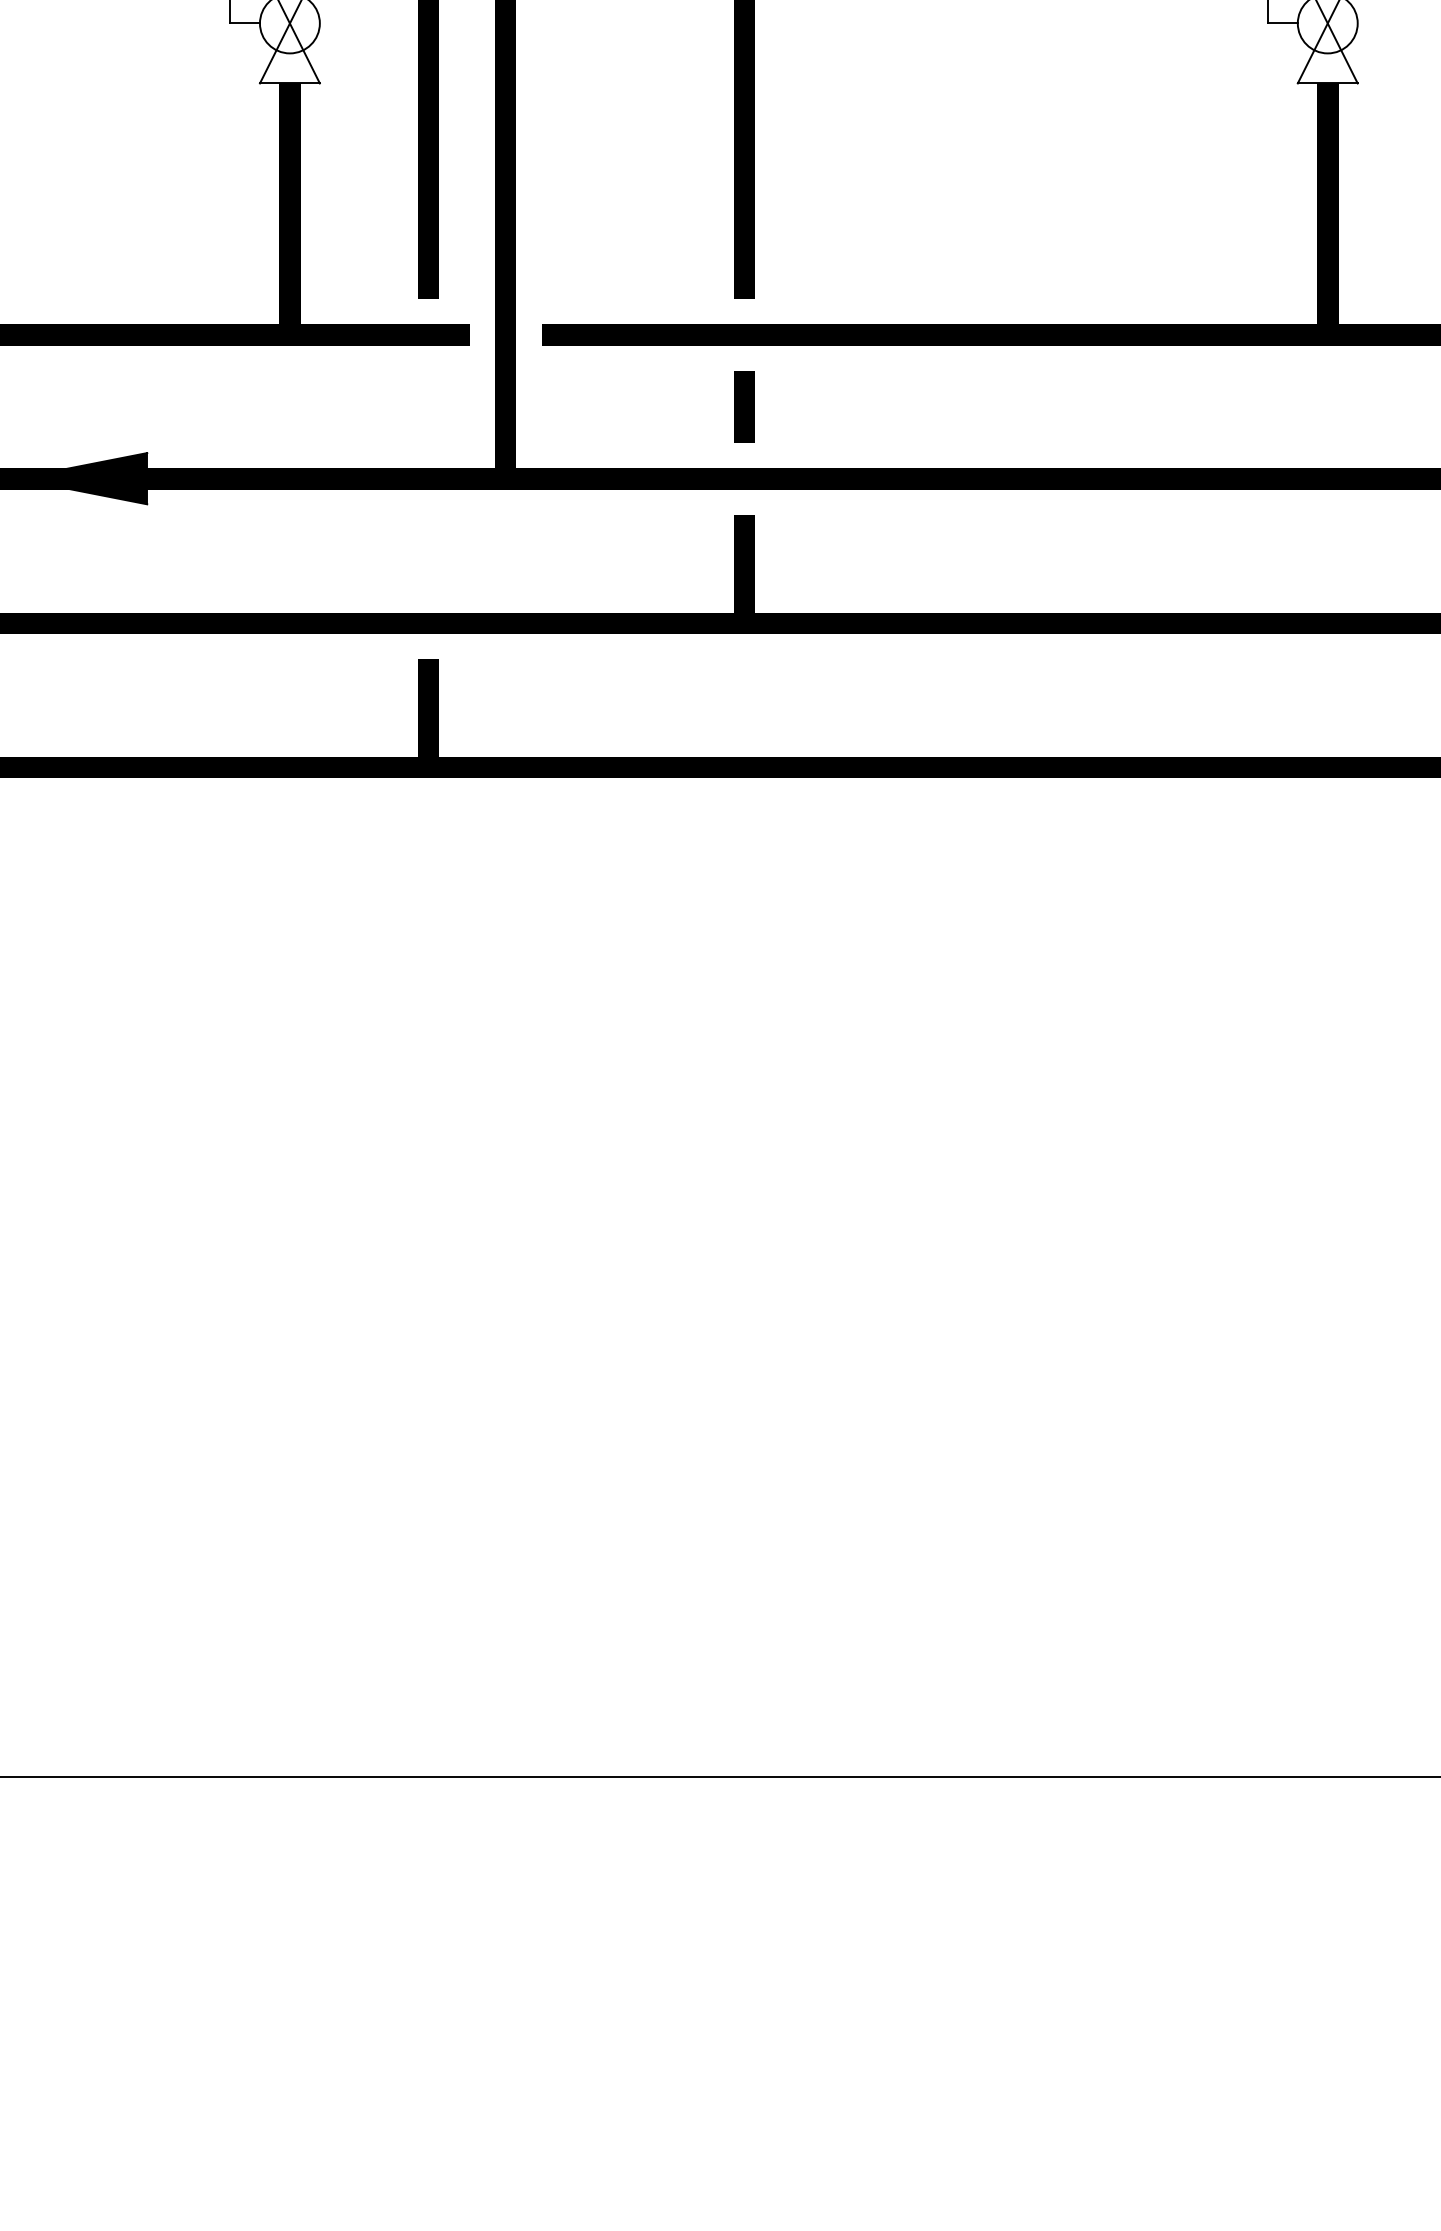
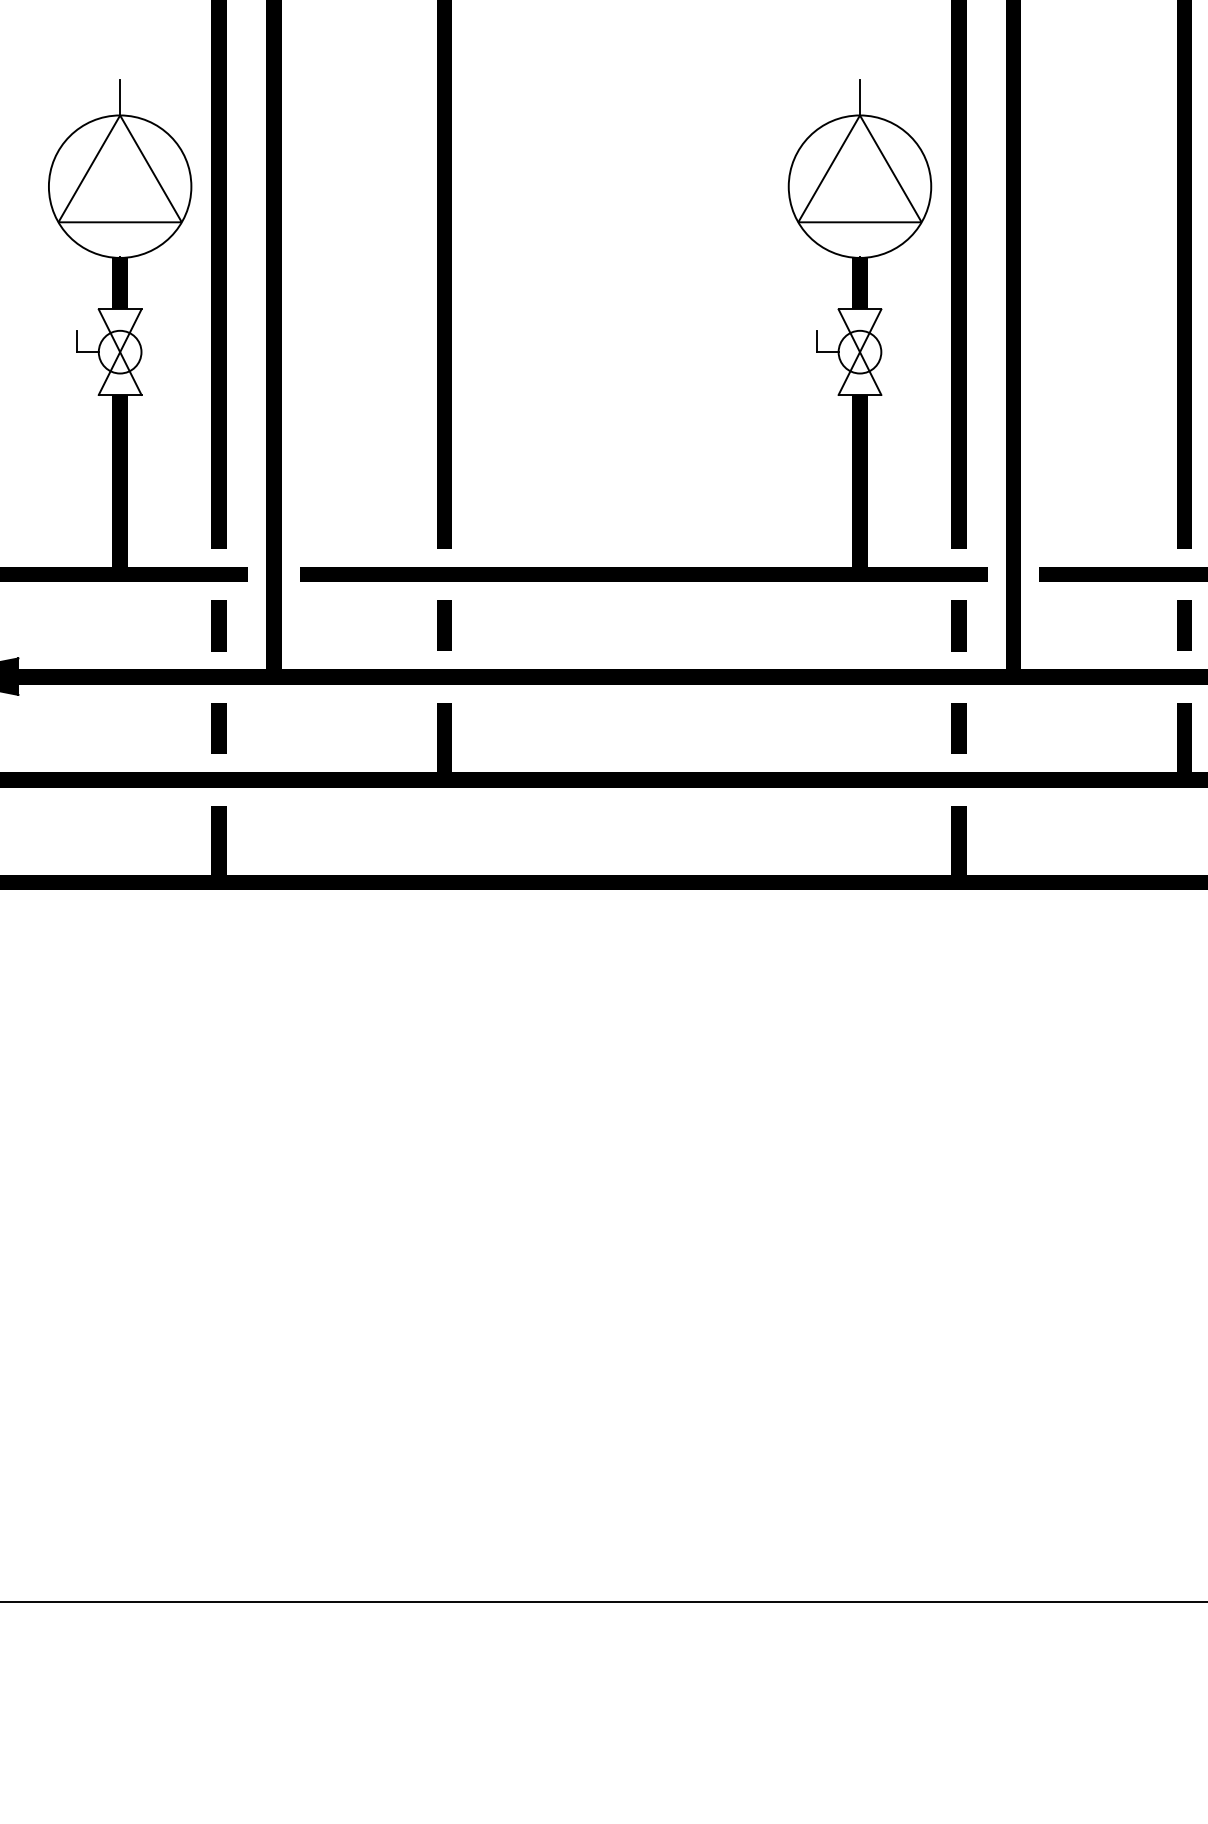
line: (427, 406) -> (218, 625), added
line: (427, 551) -> (218, 728), added

